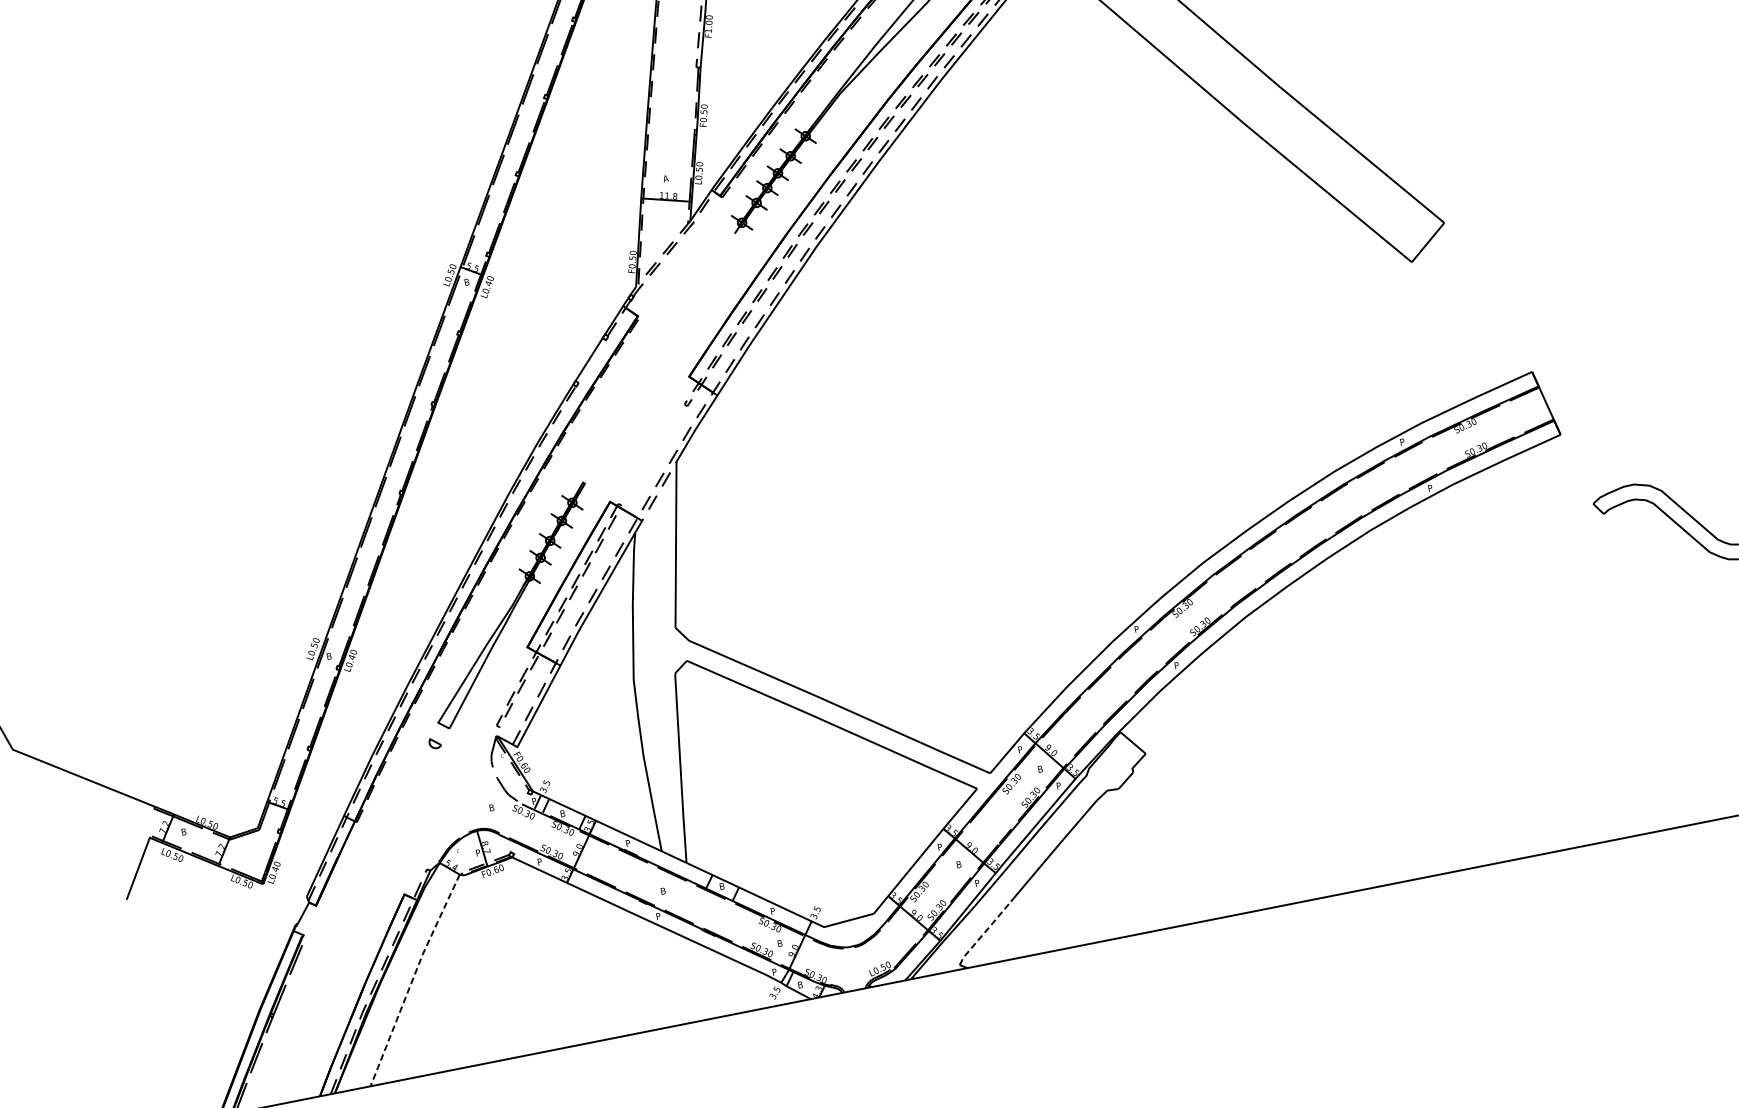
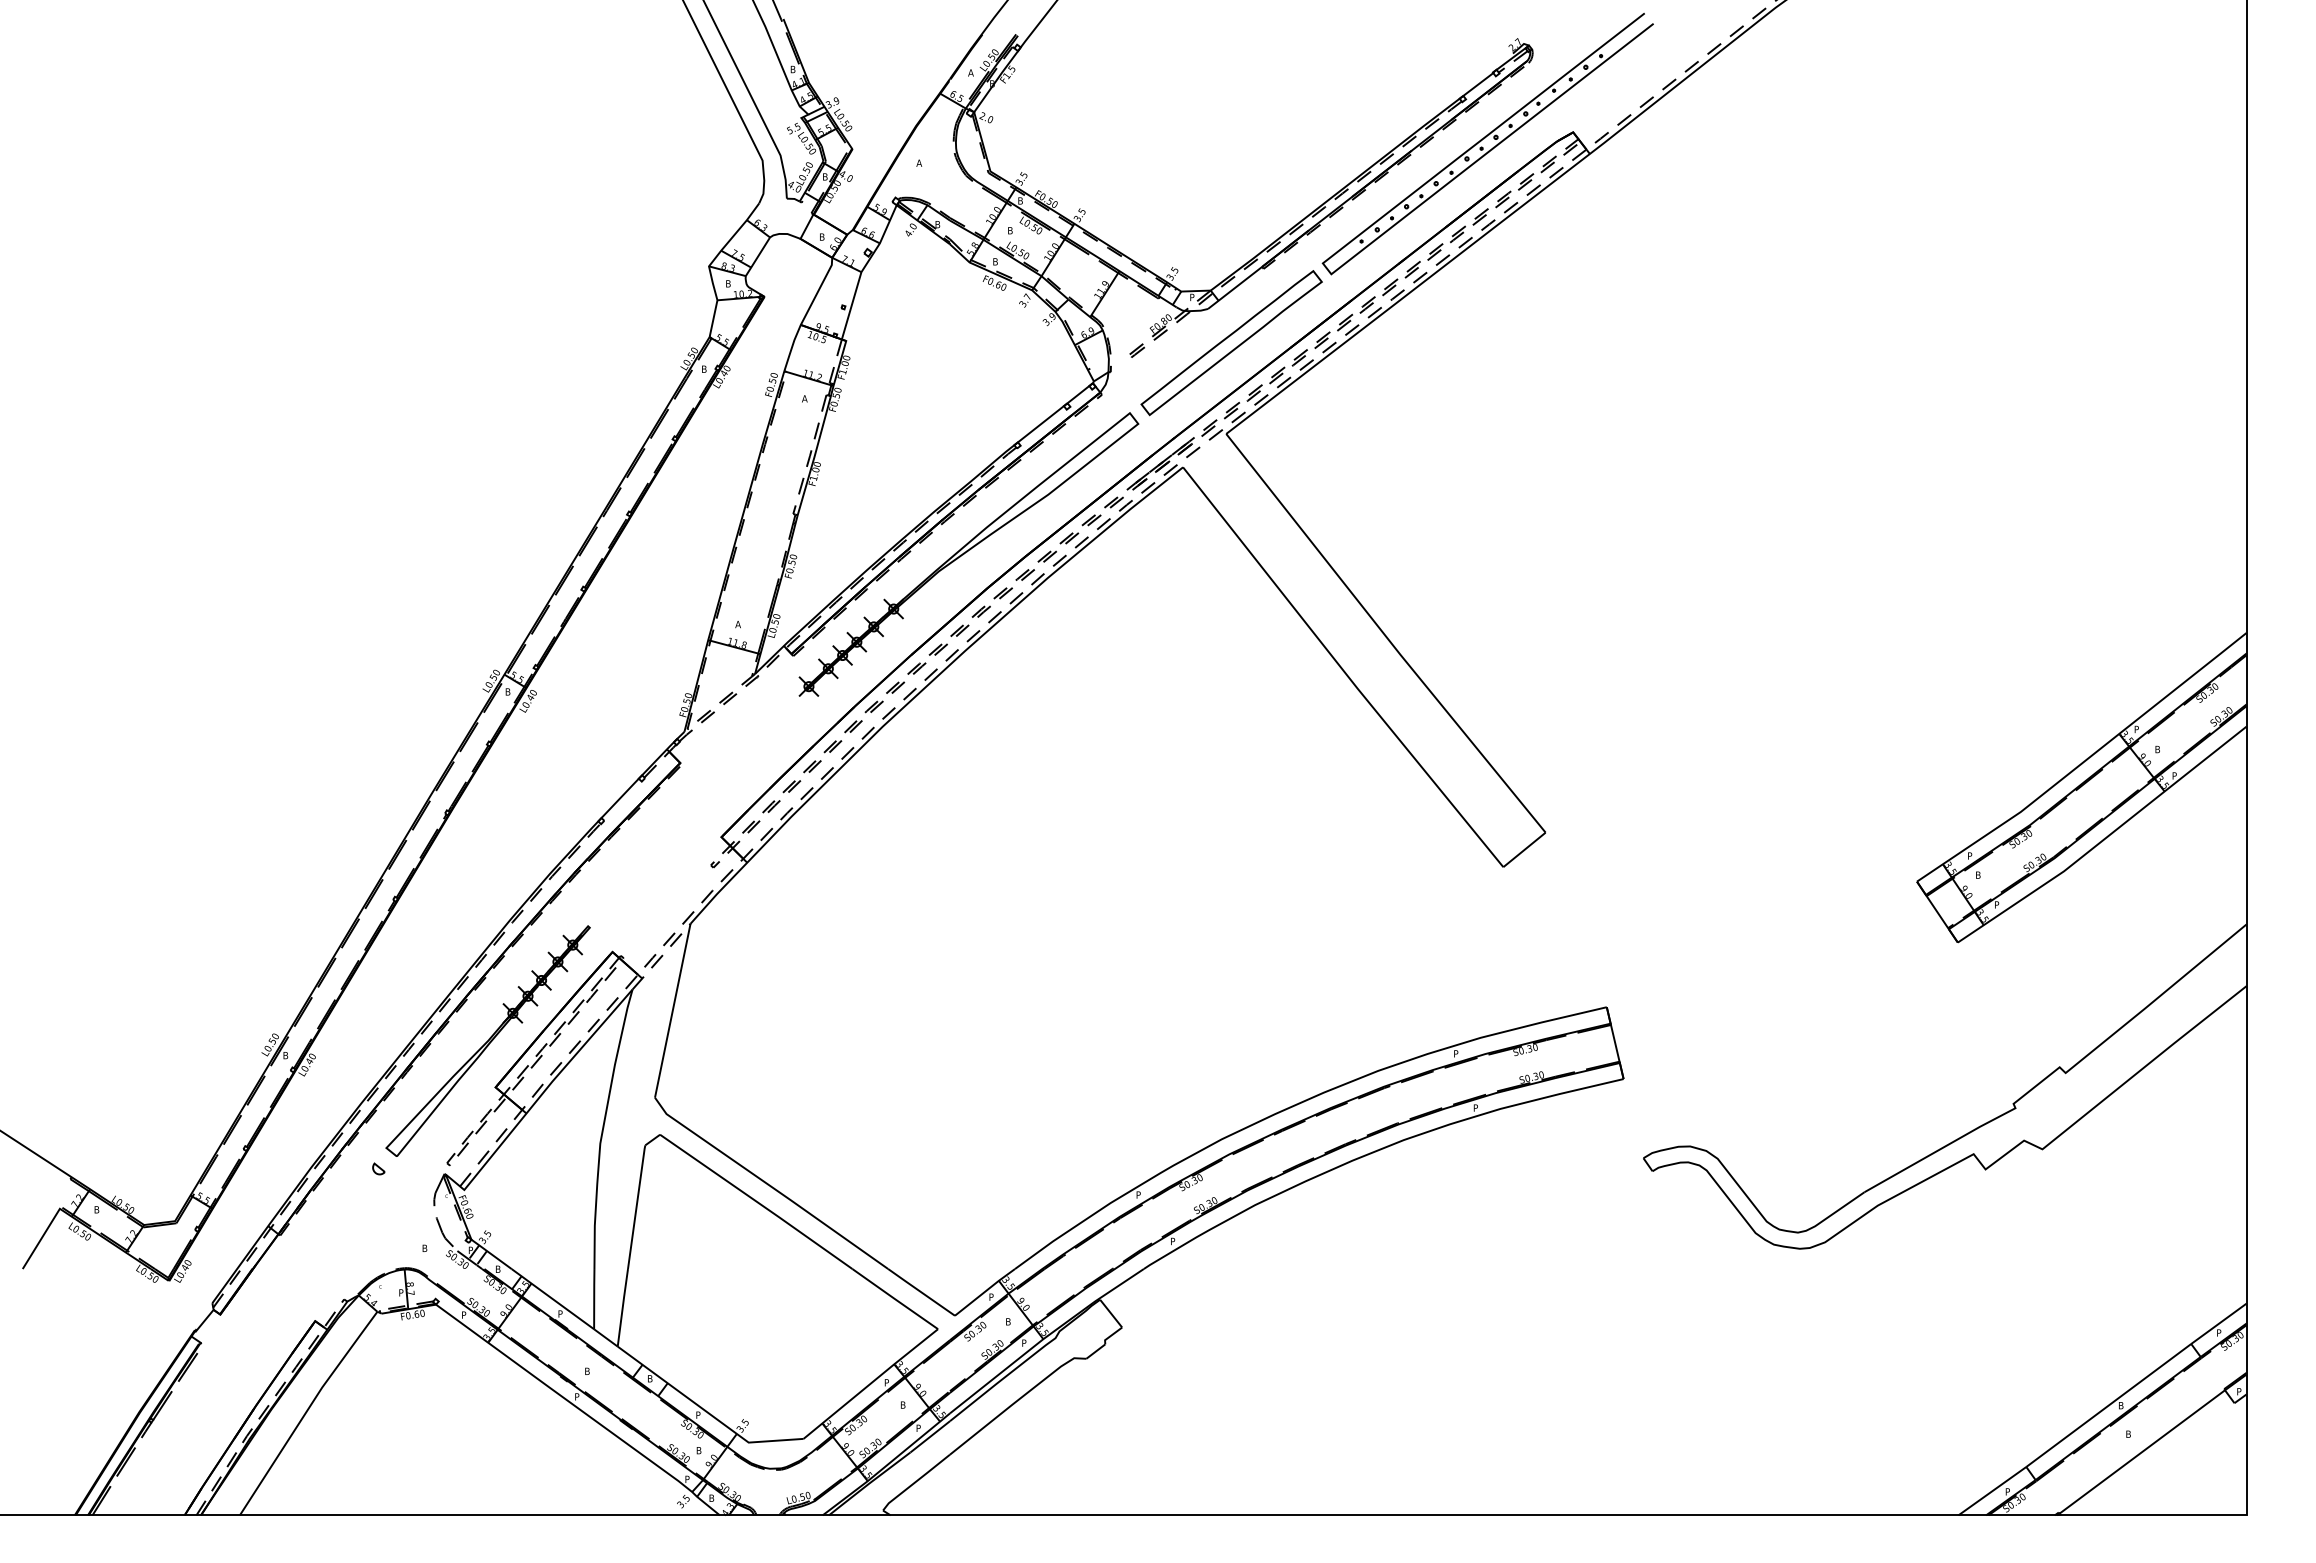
line: (985, 932) -> (916, 1481), dashed -> solid
line: (412, 978) -> (306, 1411), dashed -> solid

